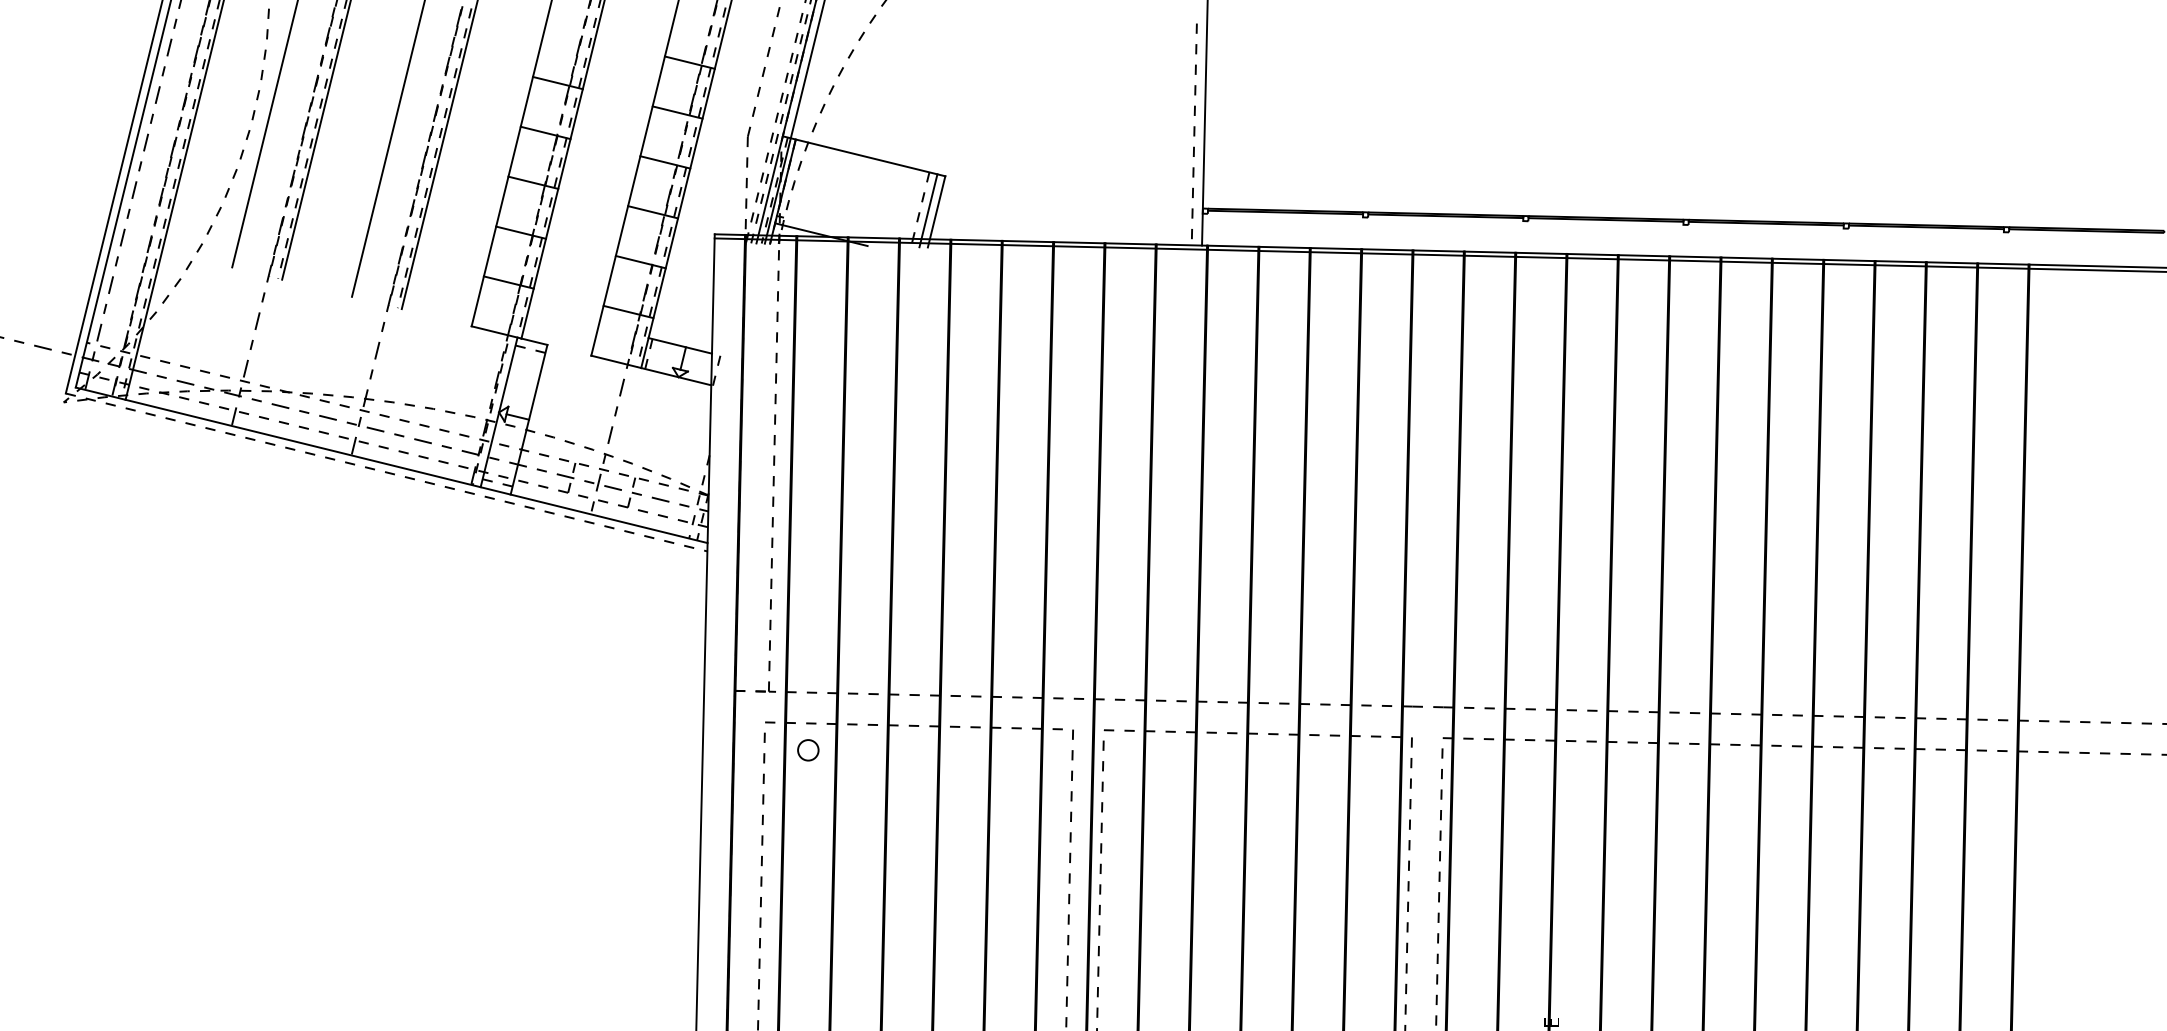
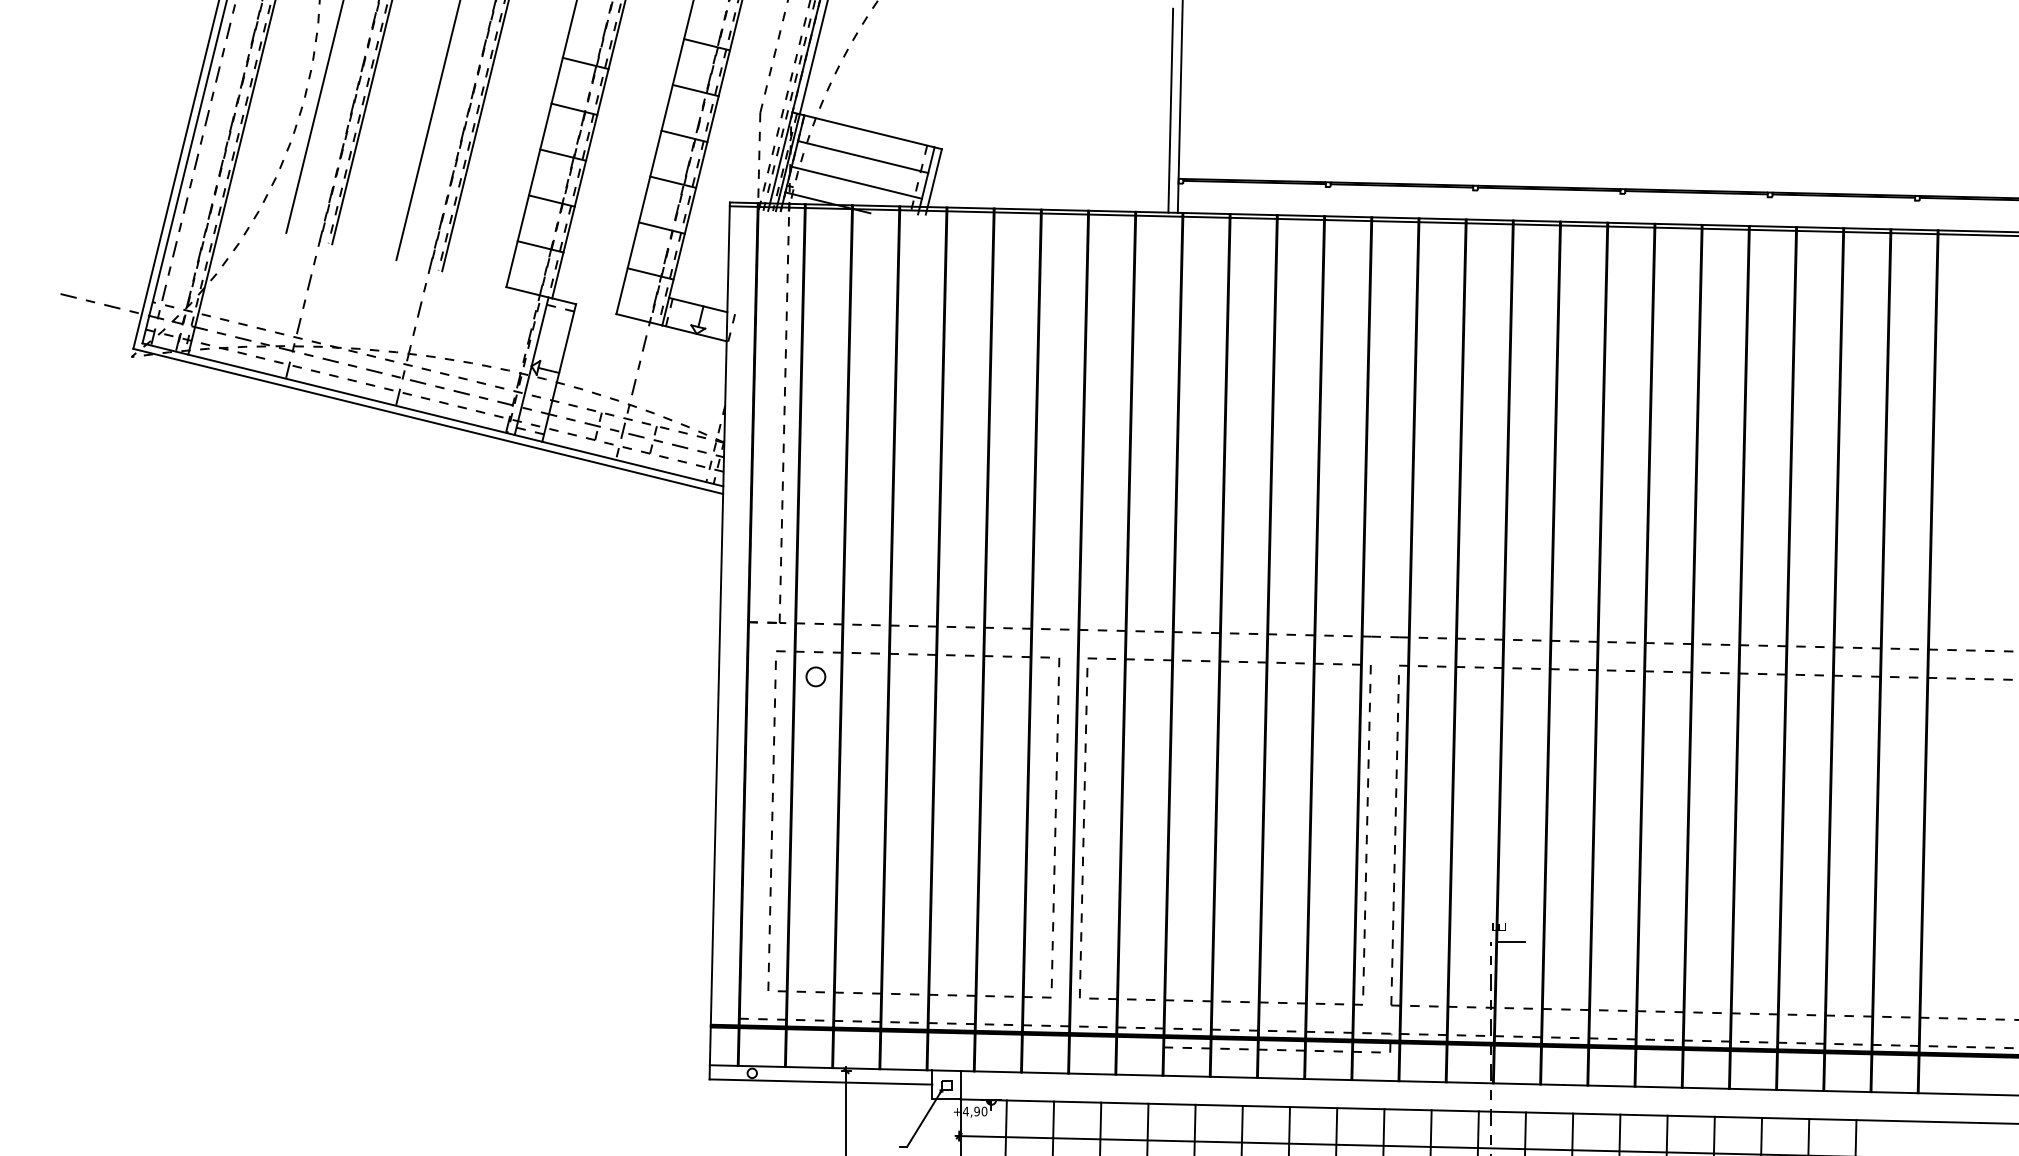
line: (1194, 134) -> (1170, 110), dashed -> solid
line: (860, 185) -> (863, 157), added
line: (852, 212) -> (856, 182), added
line: (386, 472) -> (428, 421), dashed -> solid

